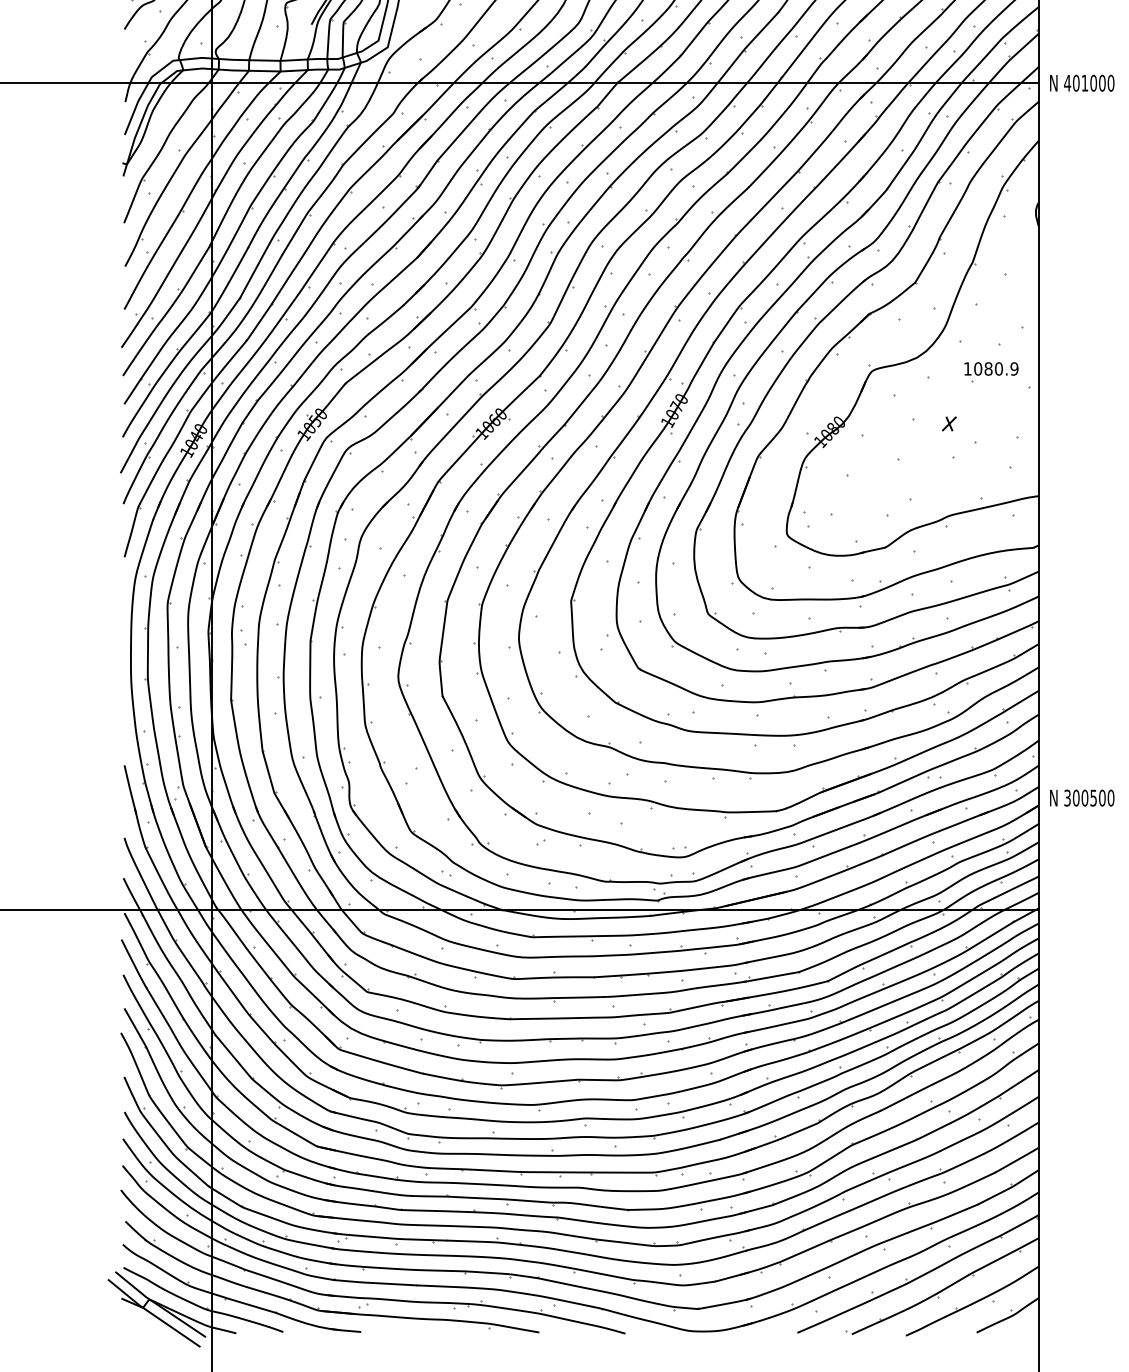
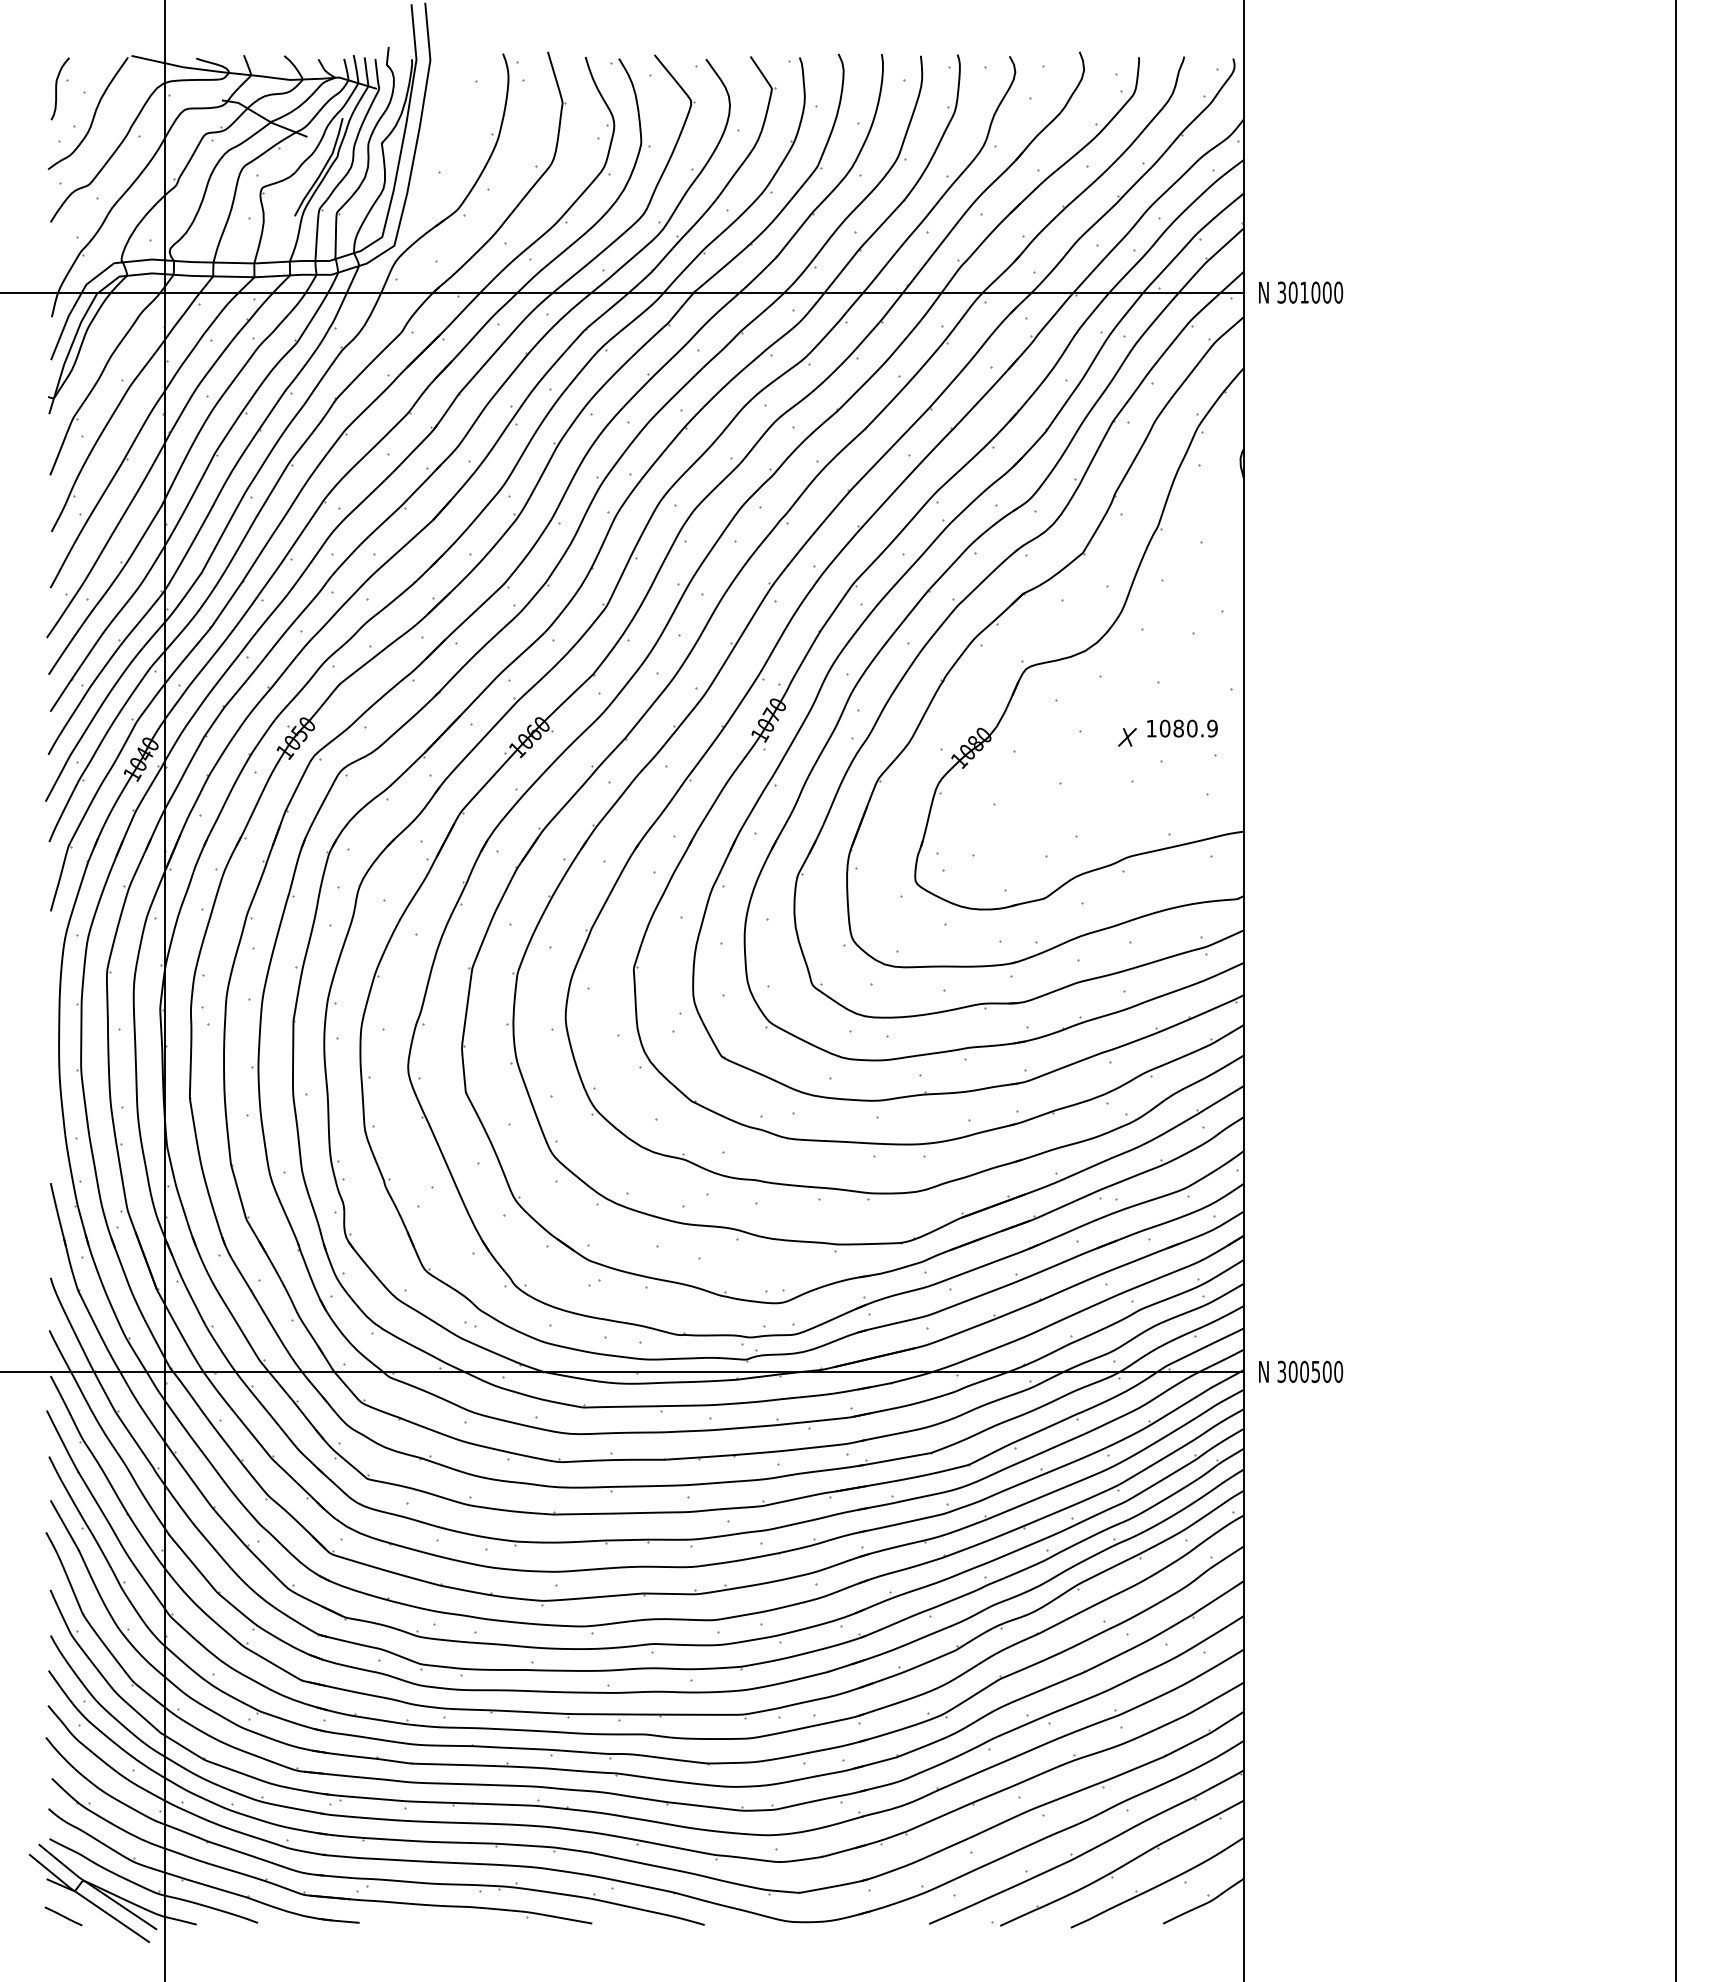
text: (1067, 83) -> (1281, 292), 401000 -> 301000
text: (991, 368) -> (1182, 728), moved
text: (1082, 797) -> (1301, 1371), moved
line: (134, 1327) -> (63, 1916), added

